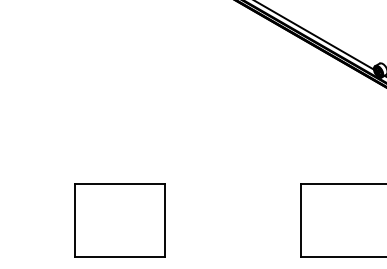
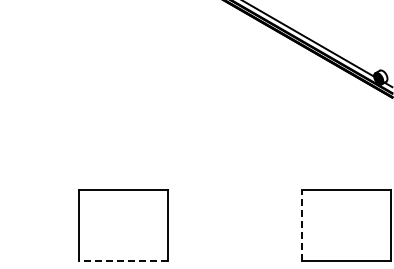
line: (301, 220) -> (302, 225), solid -> dashed
line: (119, 256) -> (123, 260), solid -> dashed

